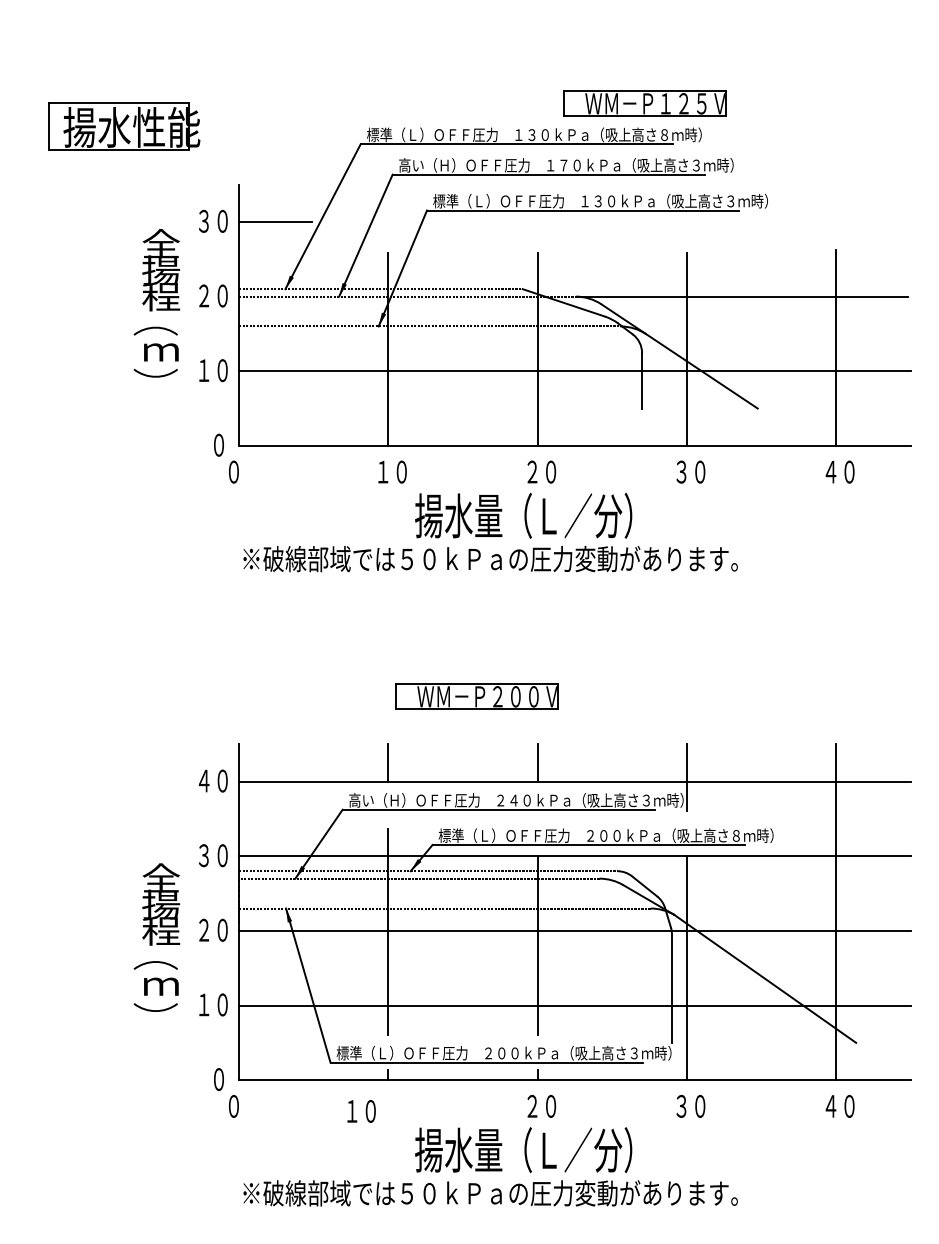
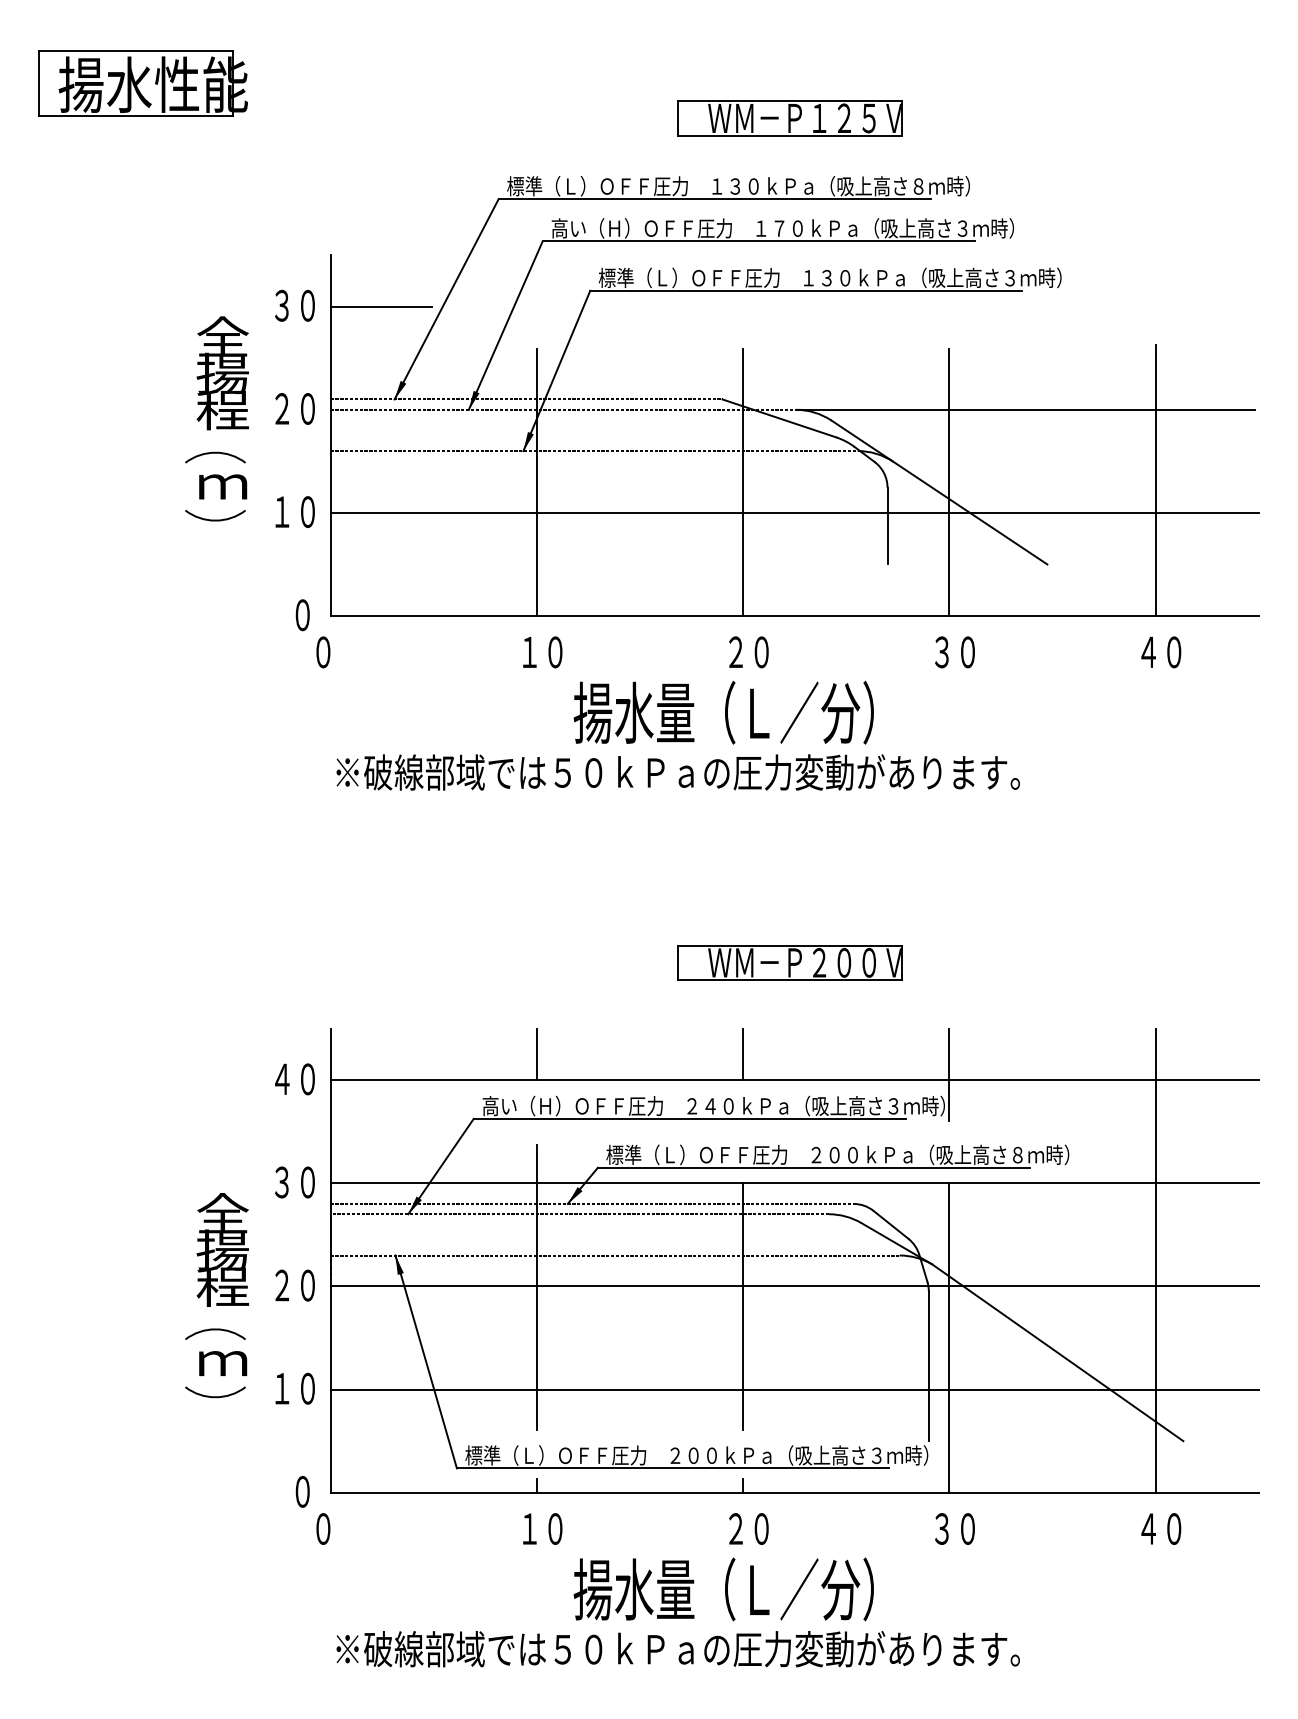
part: (644, 103) -> (789, 118), moved
part: (124, 126) -> (143, 83), moved
part: (476, 696) -> (789, 962), moved
text: (361, 1111) -> (542, 1529), moved

